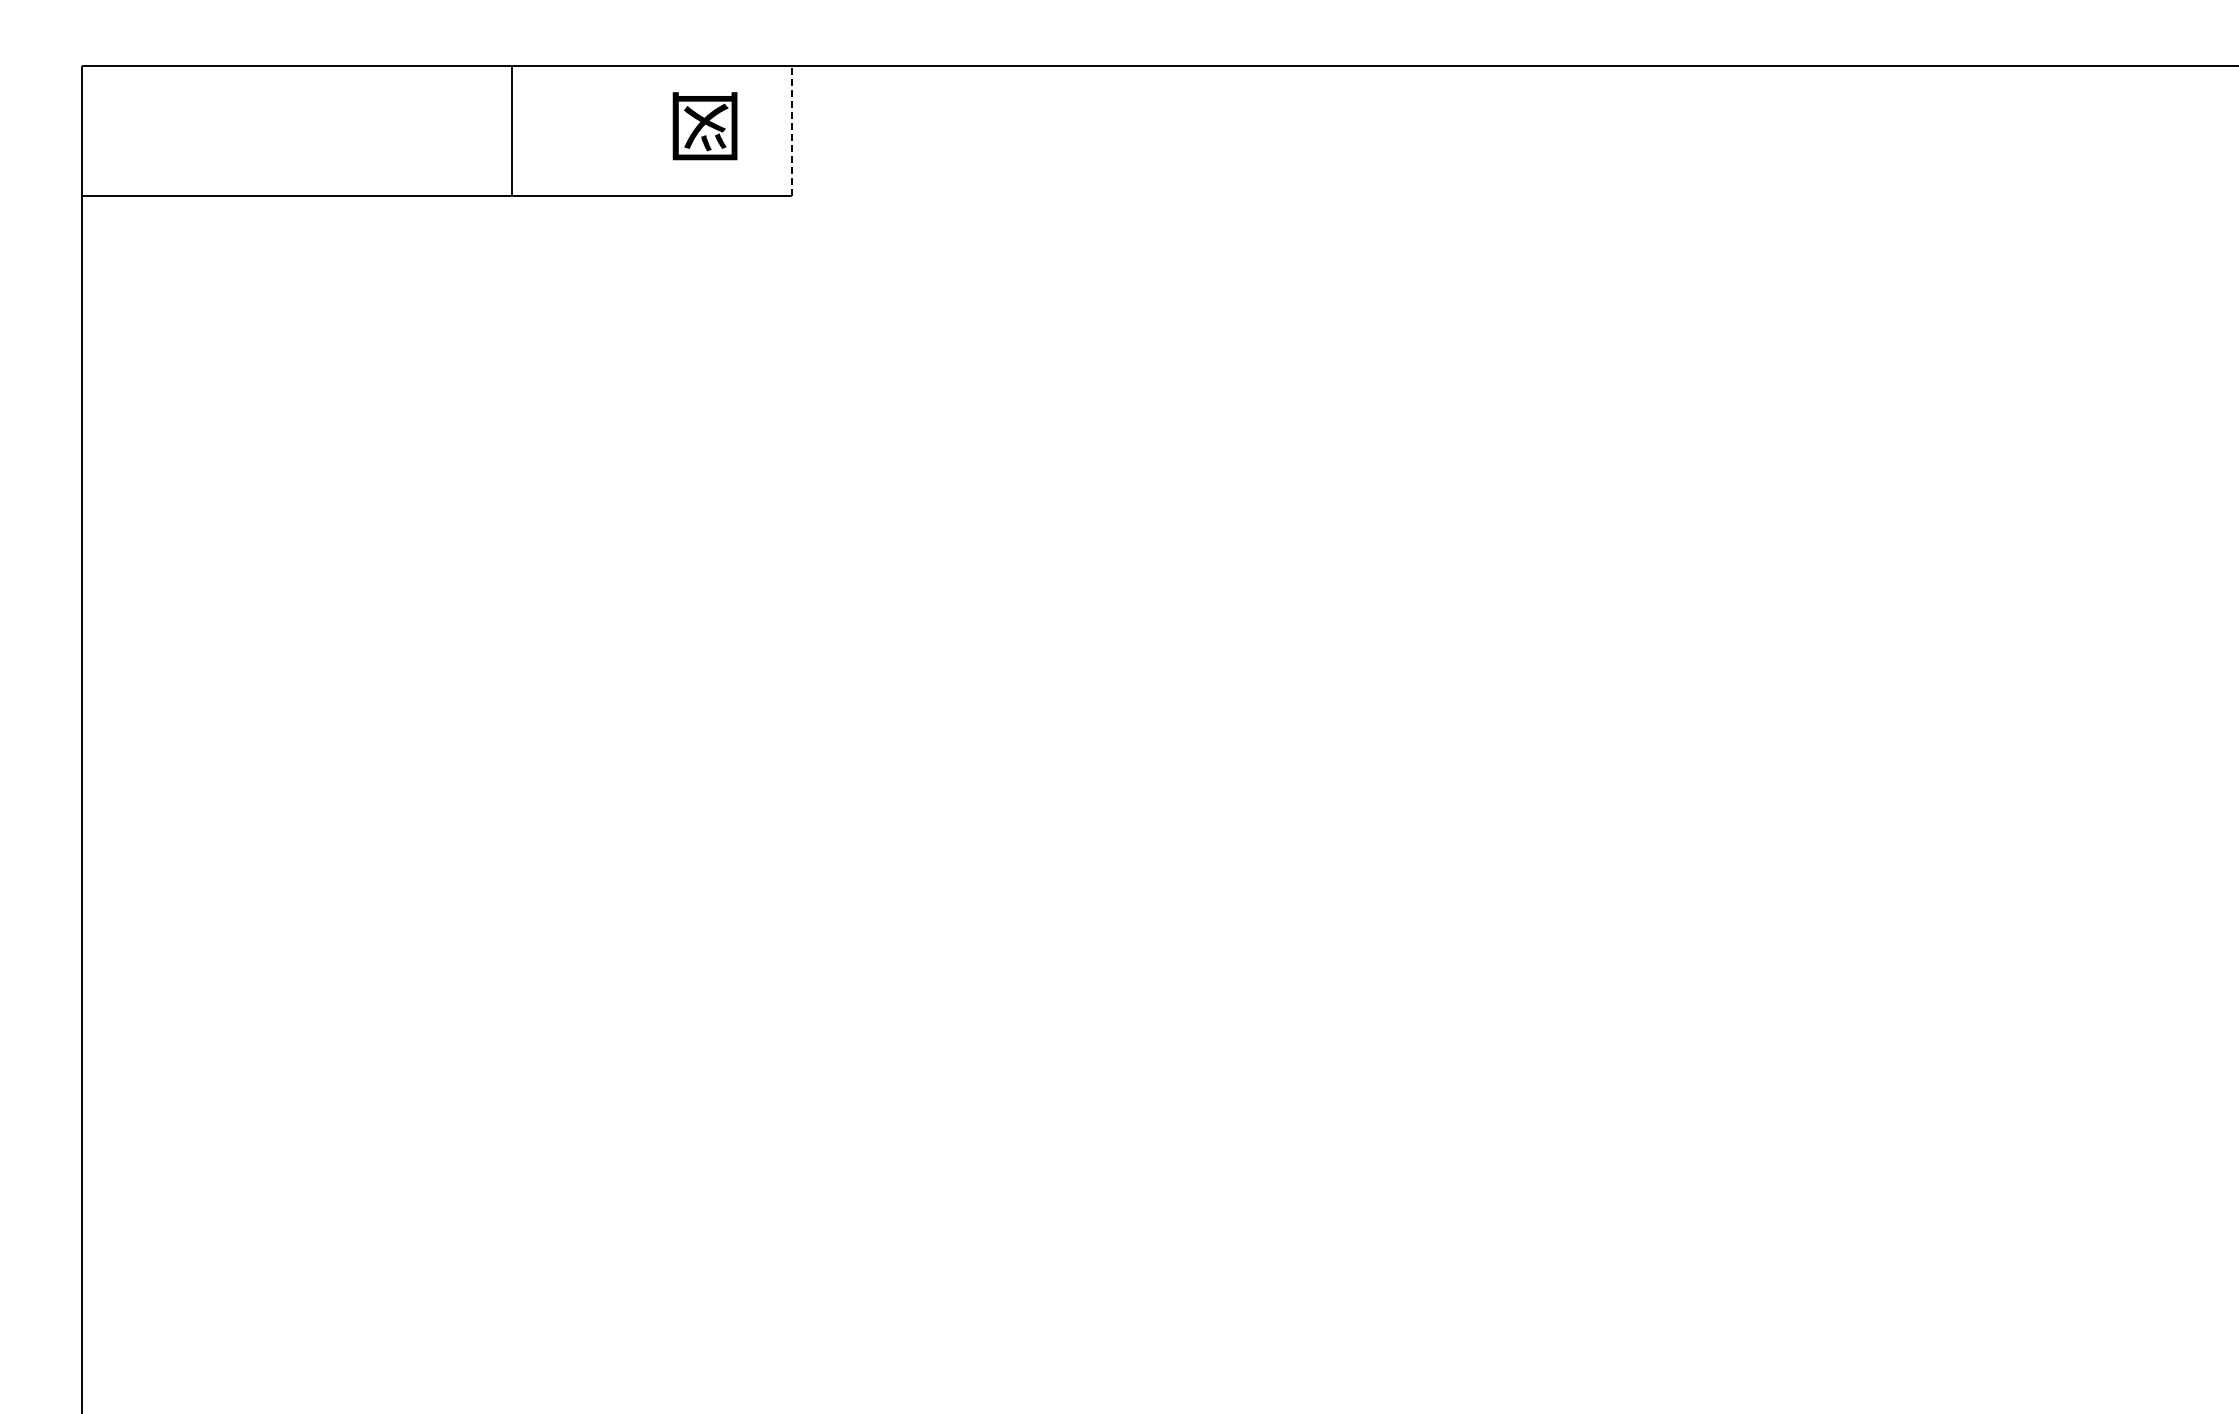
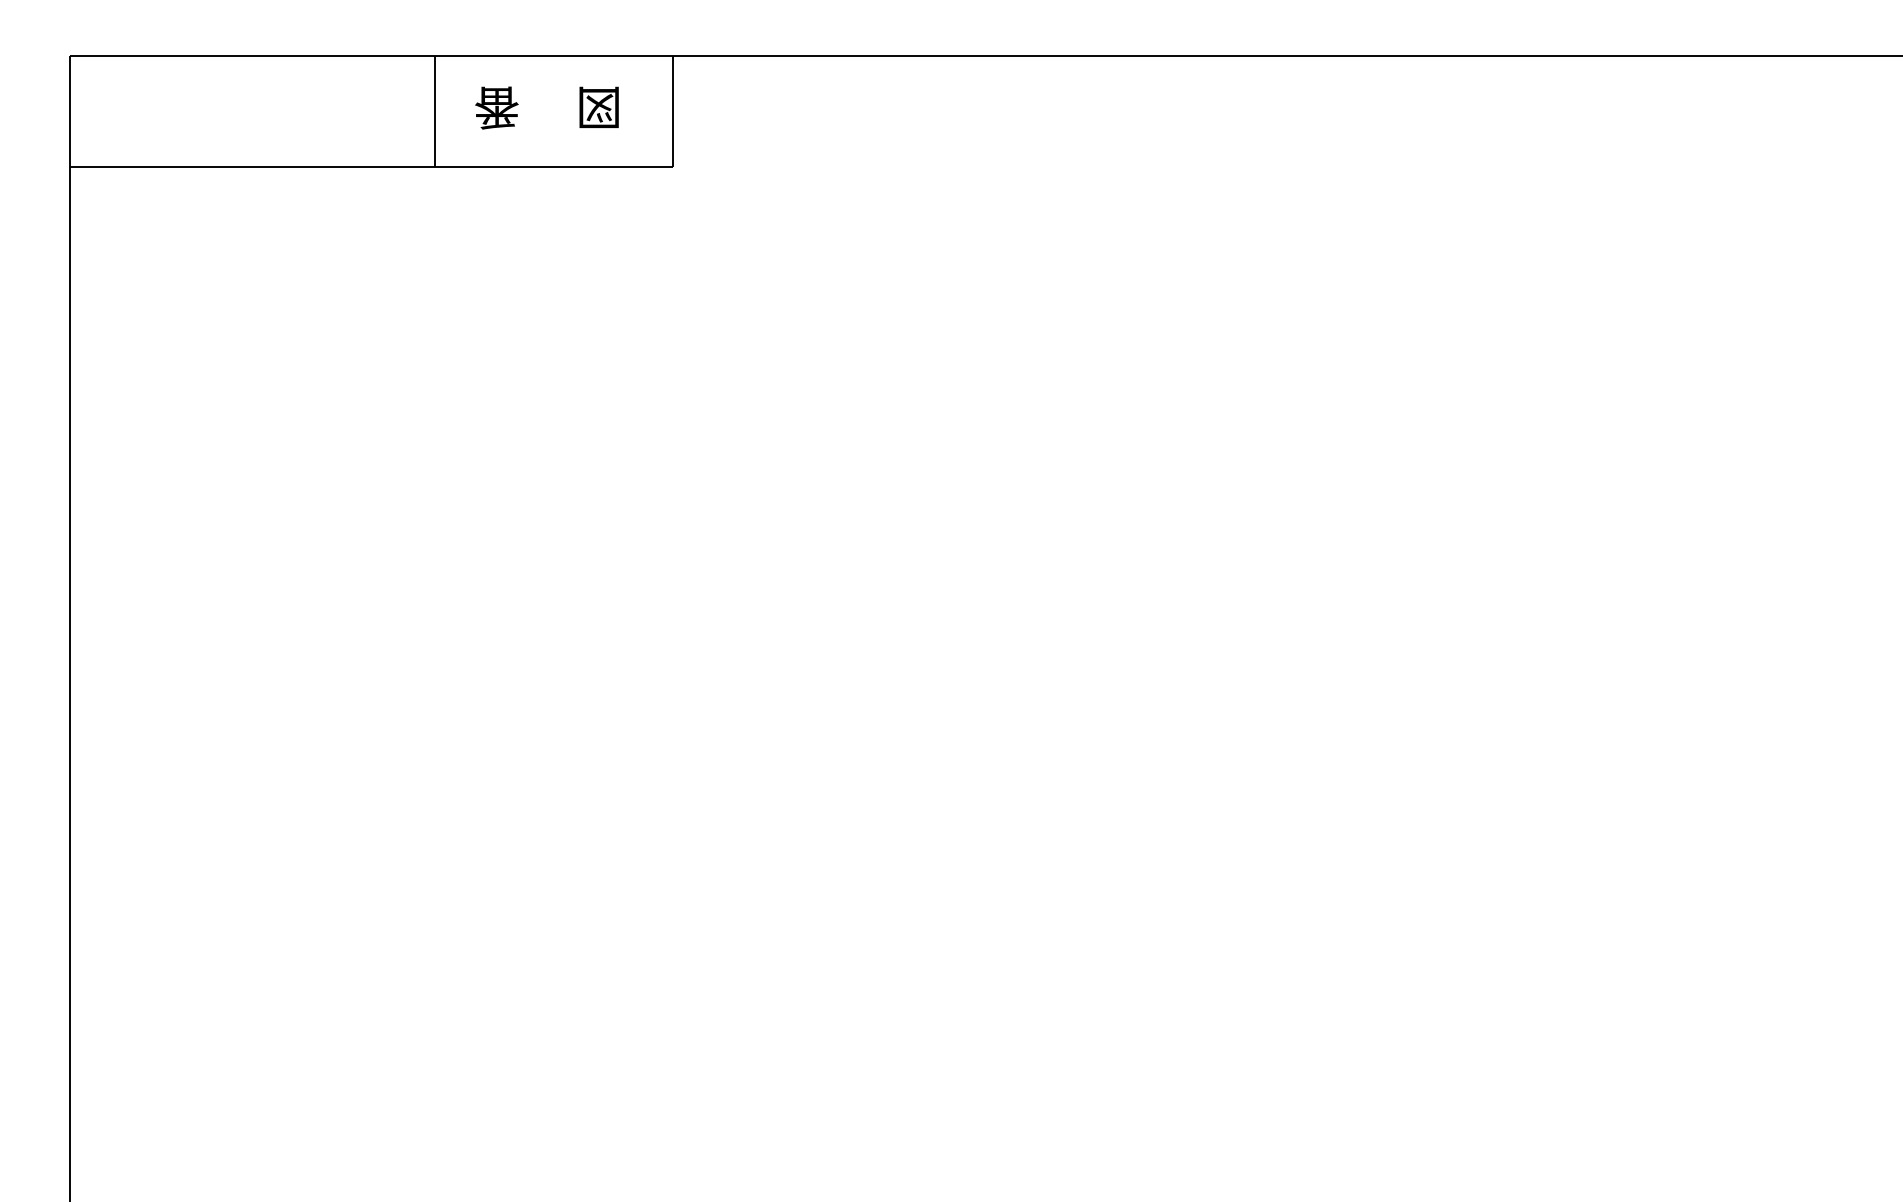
part: (584, 126) -> (496, 107), added
part: (704, 126) -> (598, 107), size x0.71
line: (792, 131) -> (673, 111), dashed -> solid

